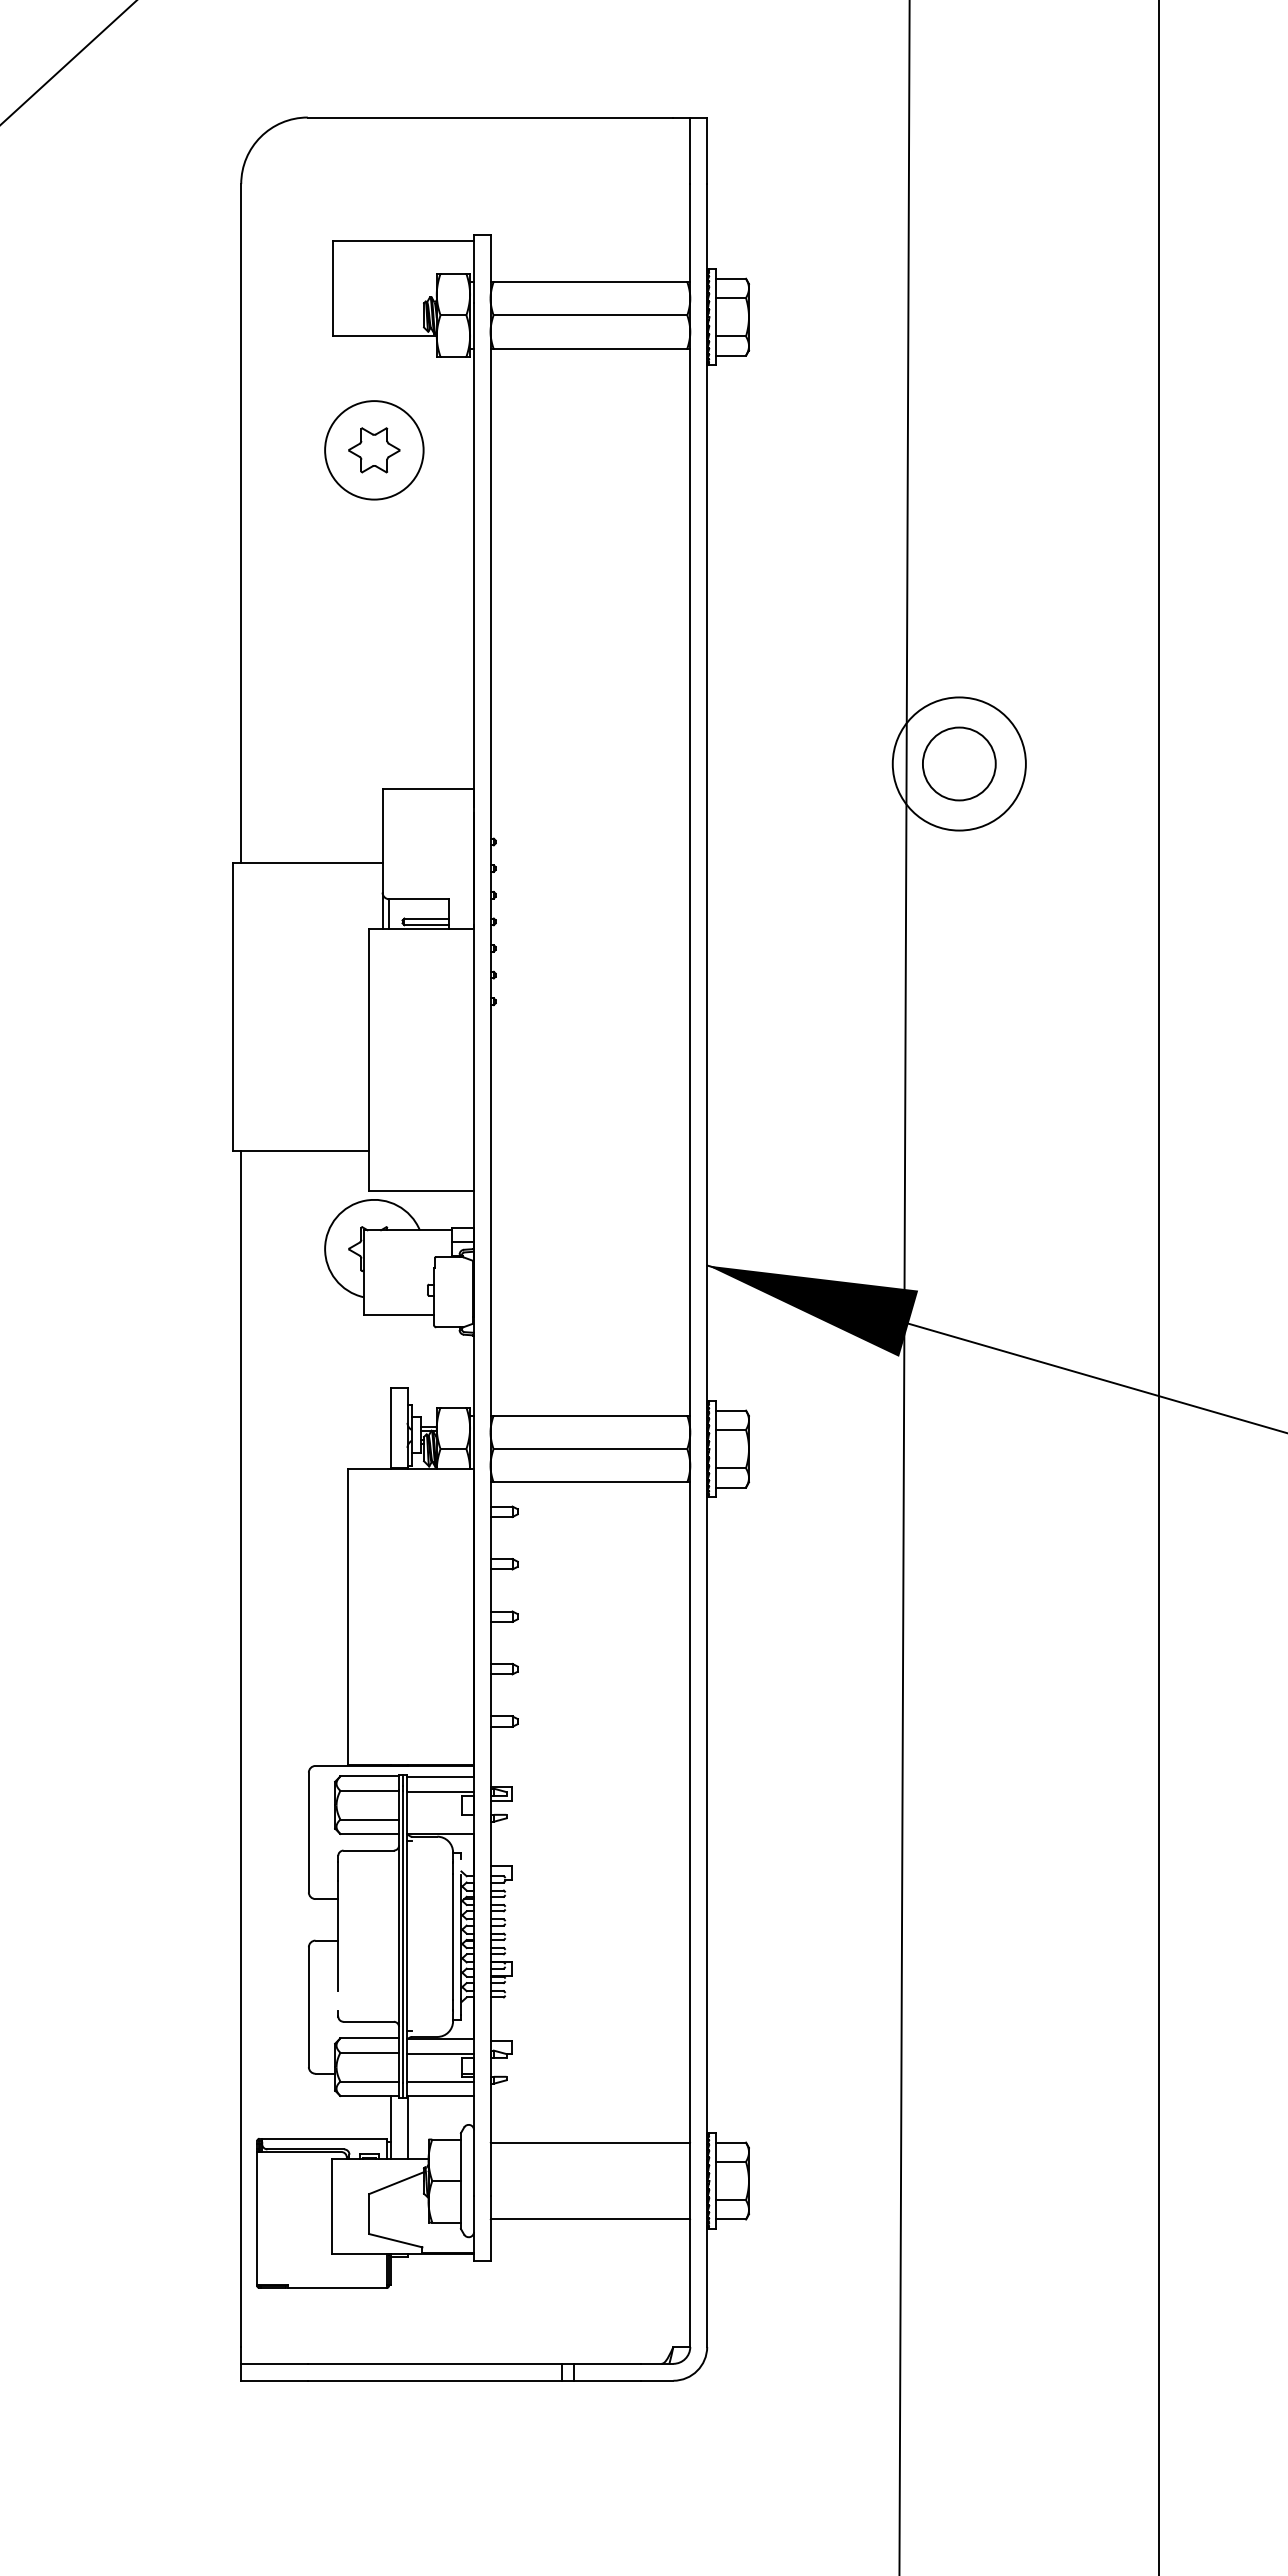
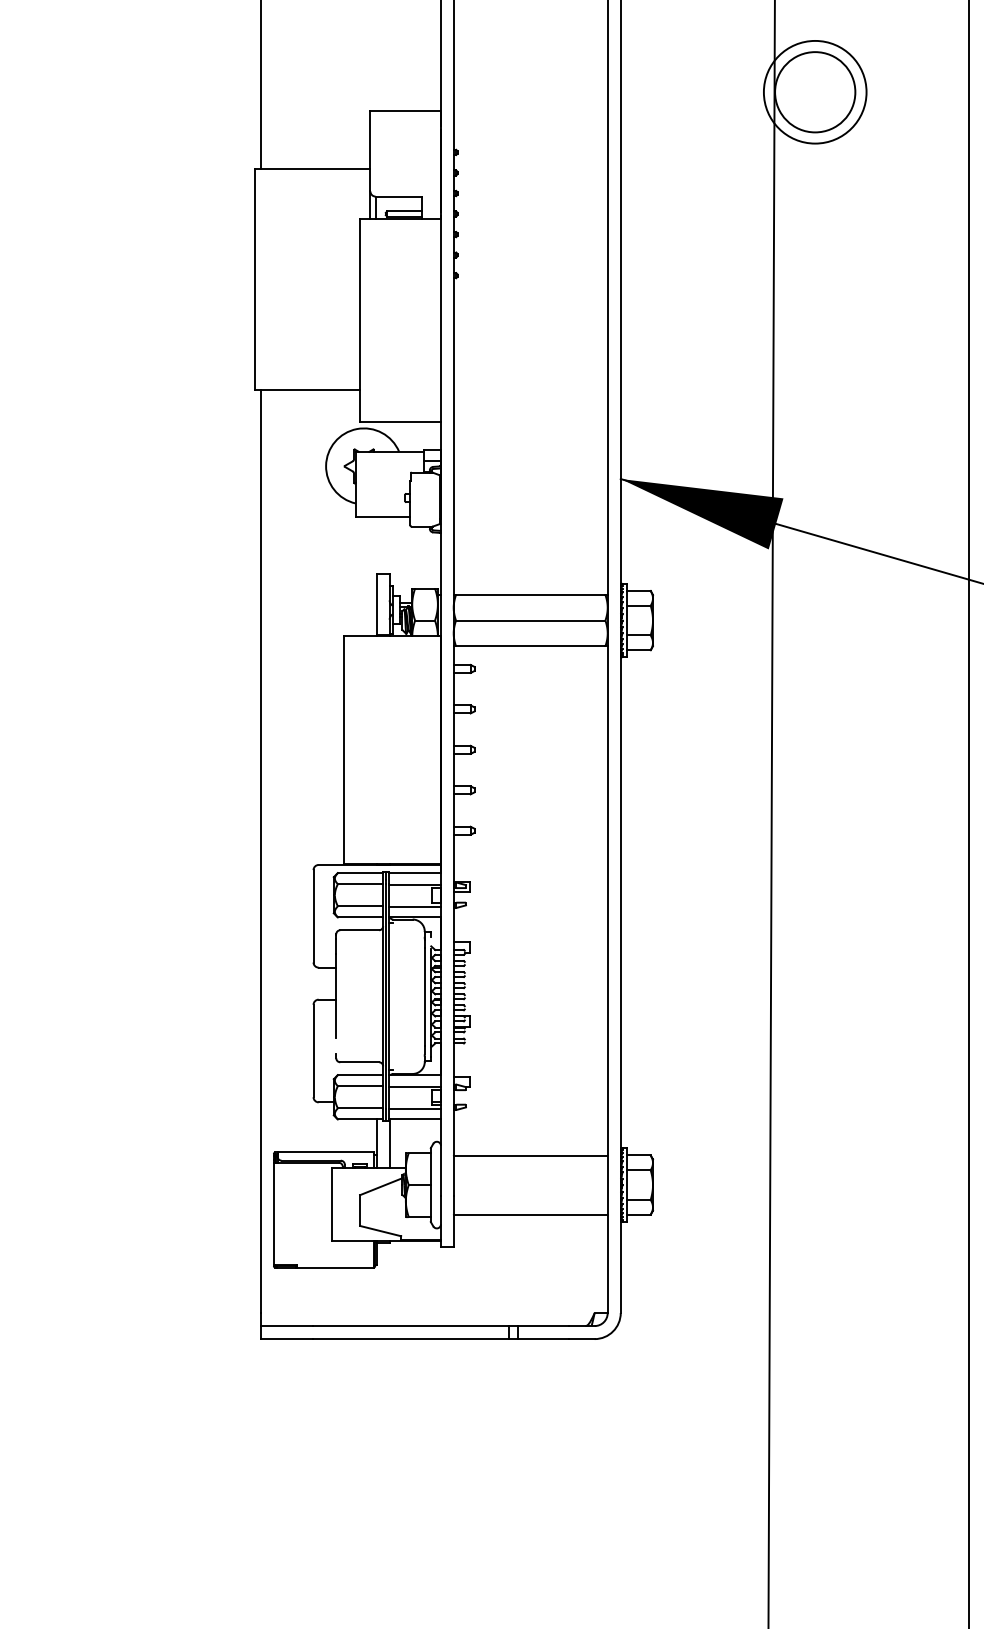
circle: (959, 763) -> (815, 91), size x1.43
line: (440, 1819) -> (415, 906), added

